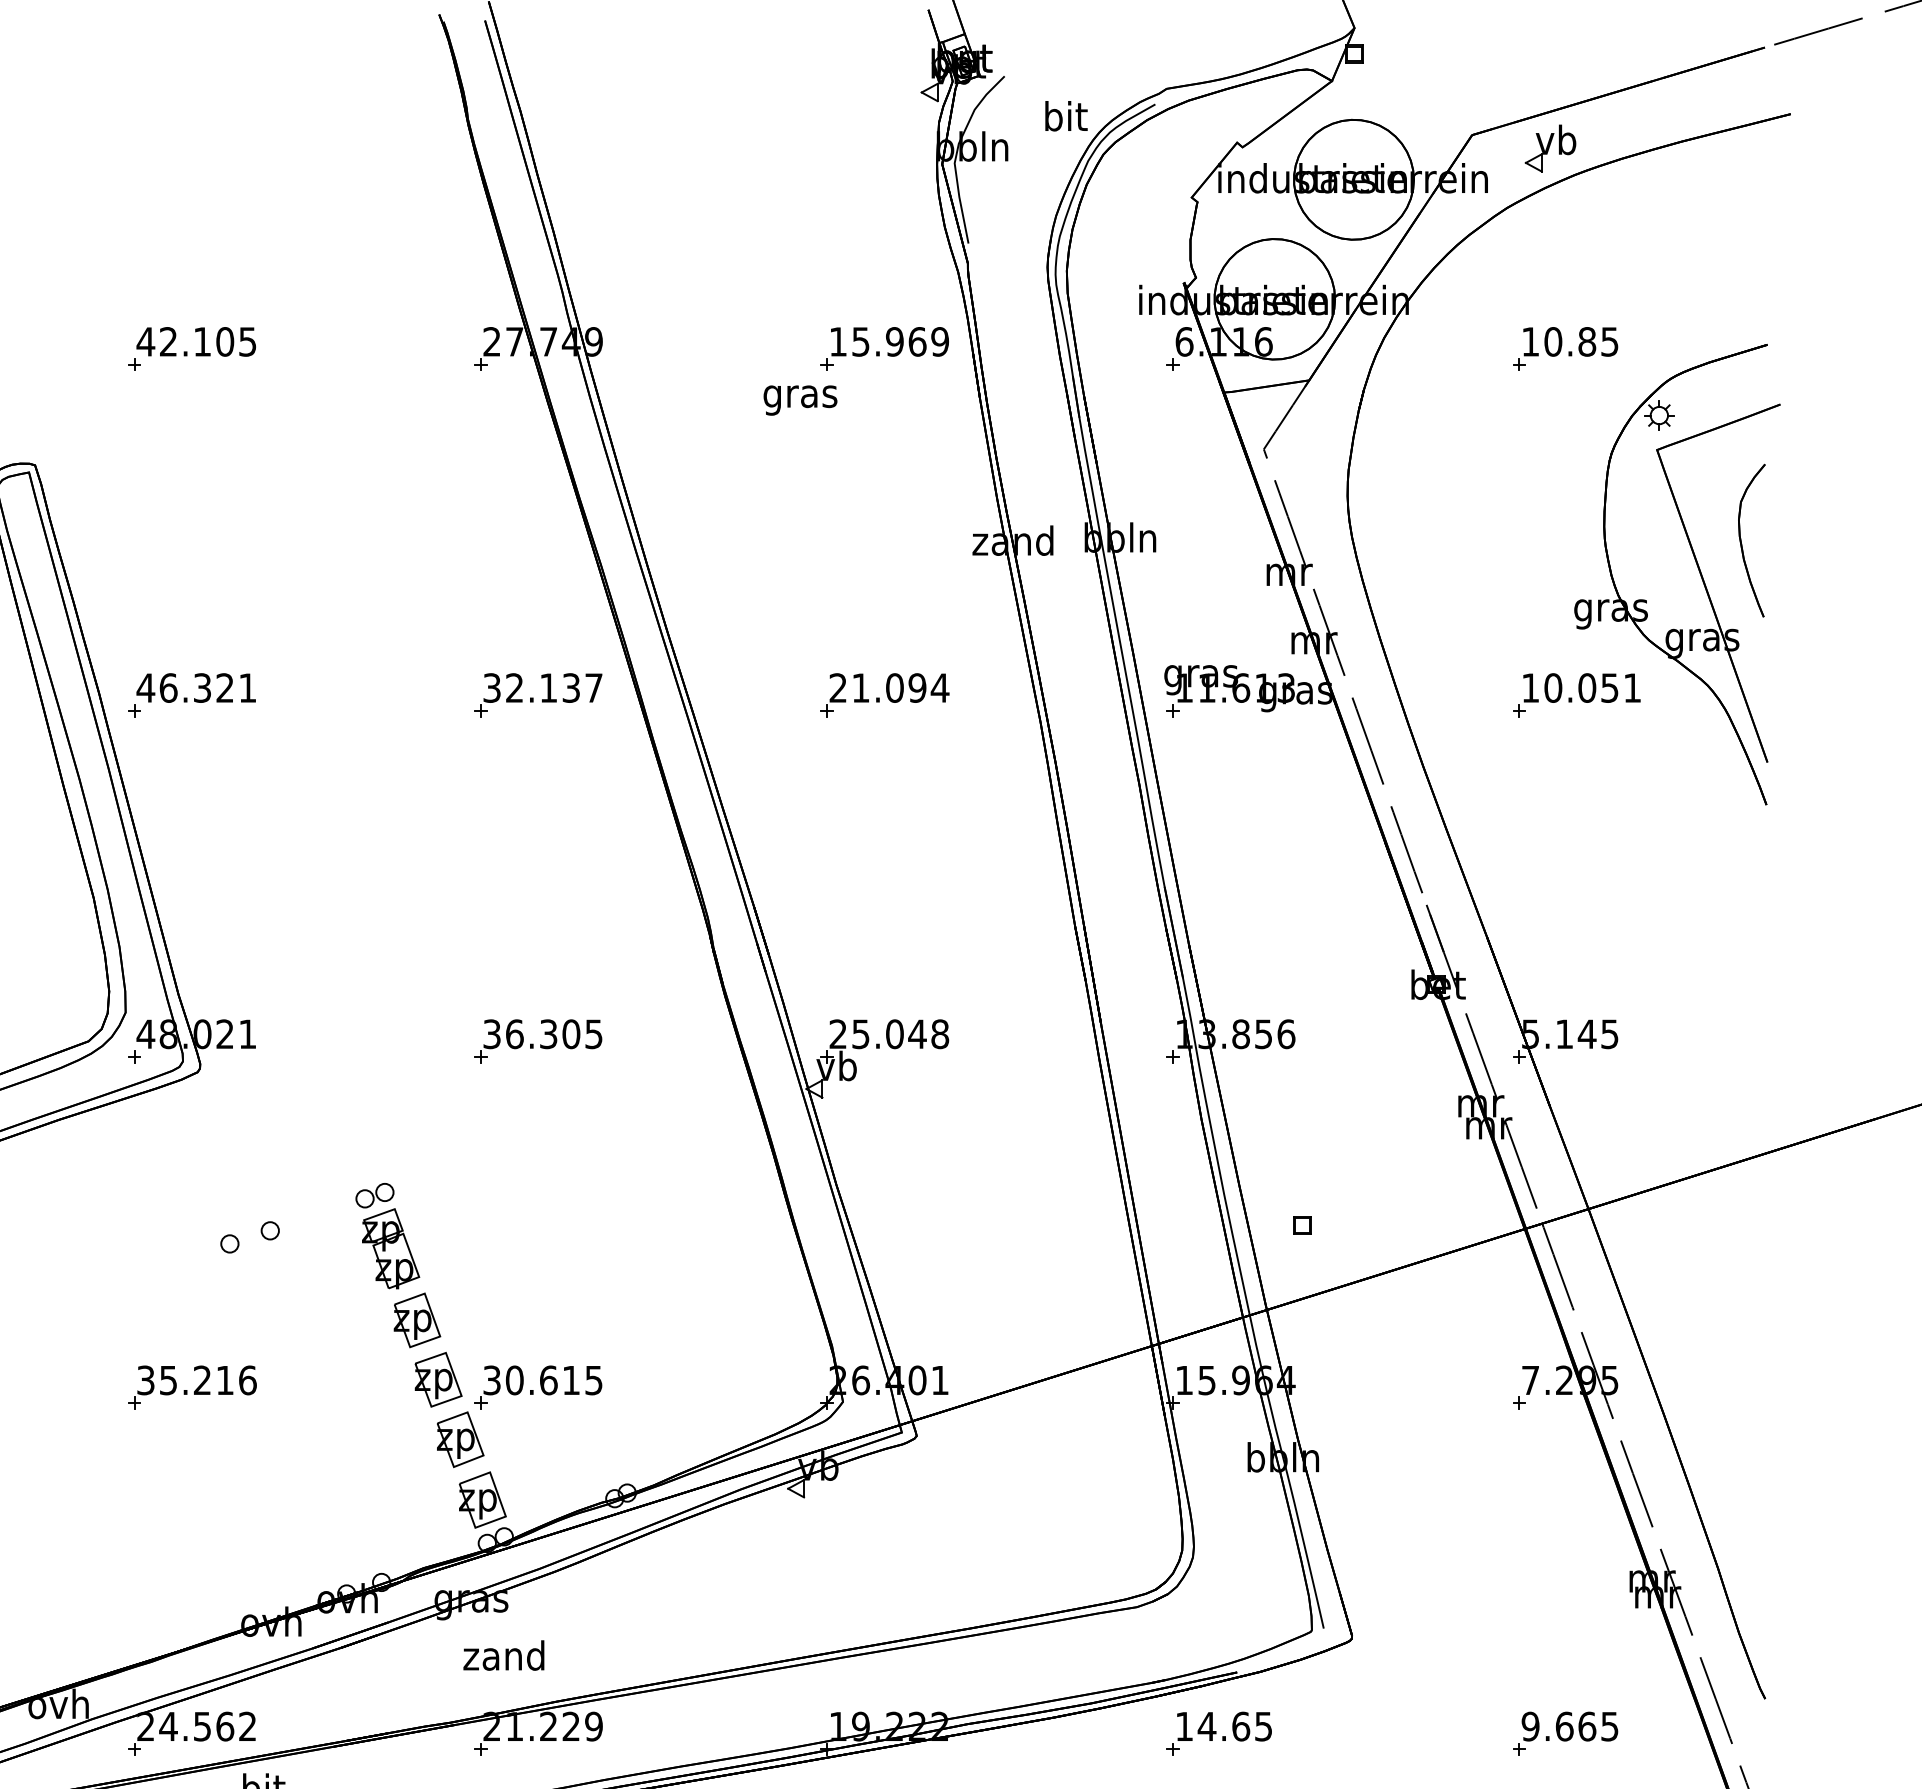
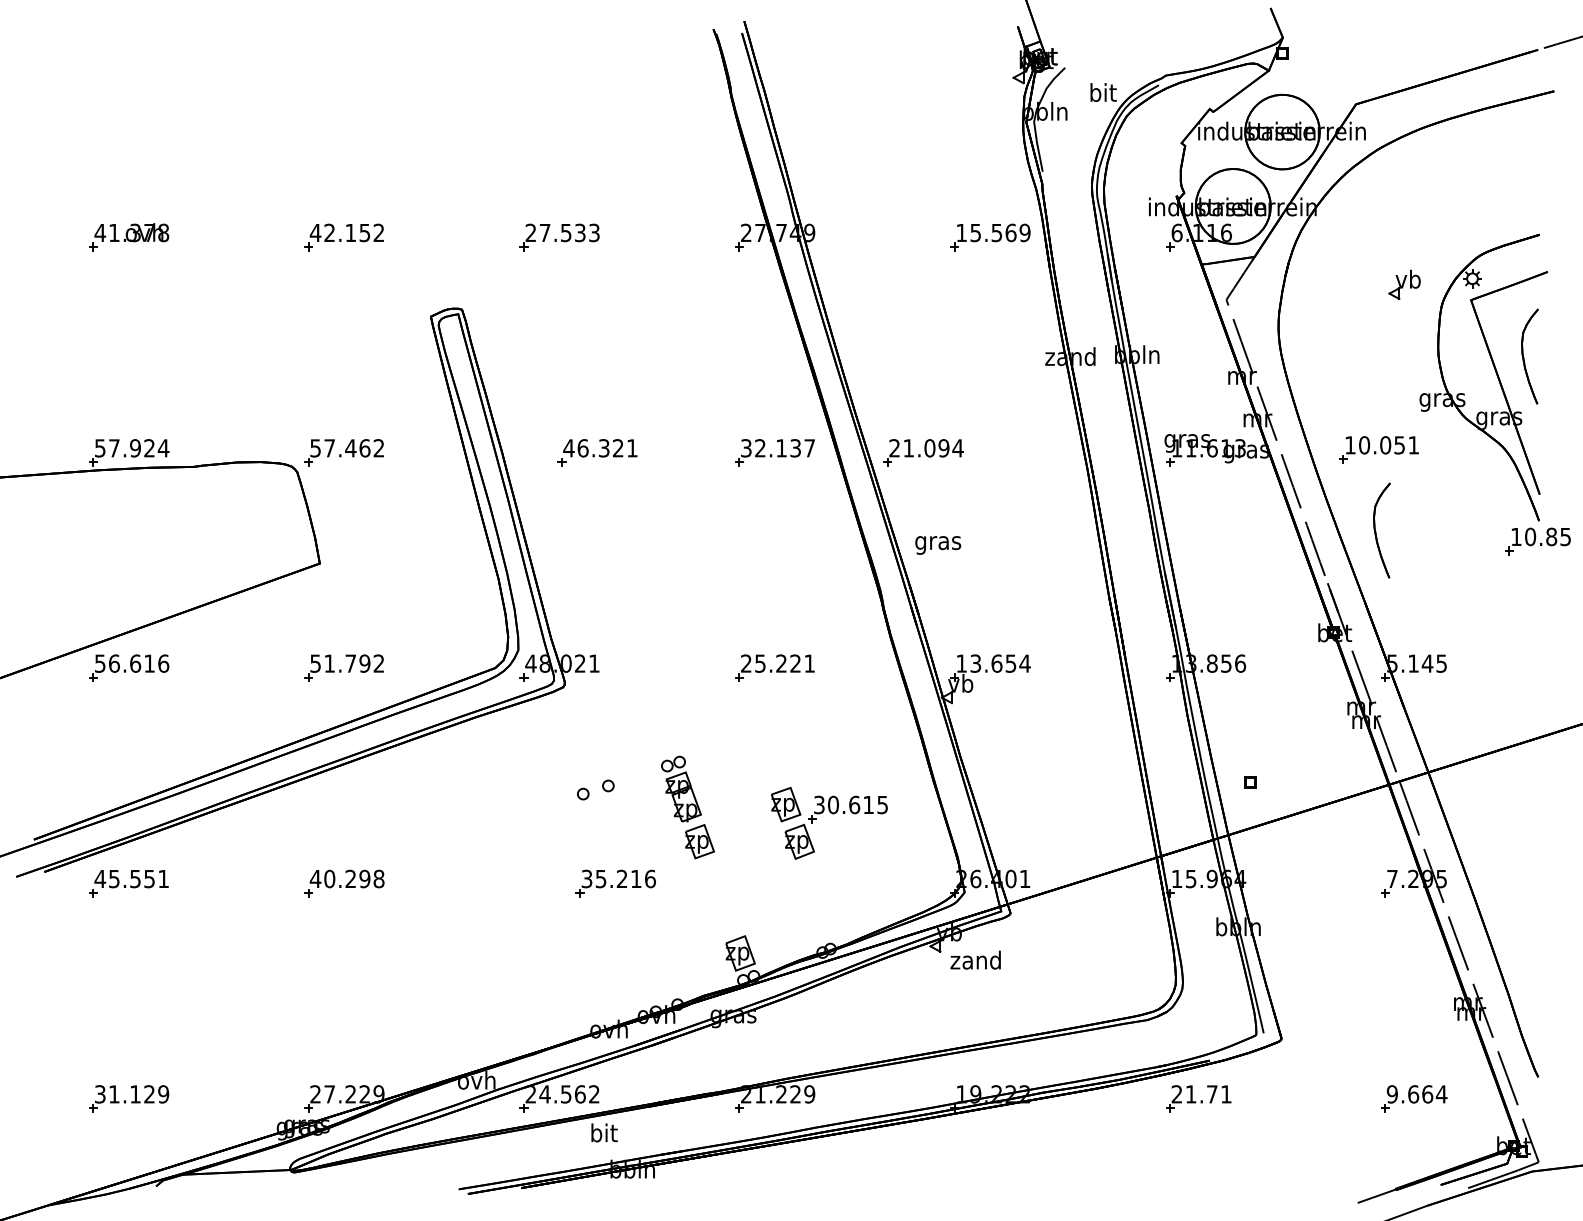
part: (1550, 148) -> (1404, 284), moved
text: (196, 341) -> (562, 232), 42.105 -> 27.533
text: (894, 341) -> (996, 232), 15.969 -> 15.569
part: (1564, 349) -> (1537, 541), moved
text: (800, 400) -> (938, 545), moved
part: (191, 694) -> (597, 452), moved
part: (884, 694) -> (923, 452), moved
part: (1575, 694) -> (1378, 449), moved
part: (1513, 820) -> (1381, 530), added
text: (542, 1033) -> (777, 663), 36.305 -> 25.221
text: (889, 1033) -> (993, 663), 25.048 -> 13.654
part: (191, 1387) -> (615, 883), moved
part: (513, 1395) -> (832, 814), moved
text: (503, 1654) -> (975, 959), moved
text: (1223, 1726) -> (1201, 1094), 14.65 -> 21.71
text: (1609, 1726) -> (1441, 1094), 9.665 -> 9.664

